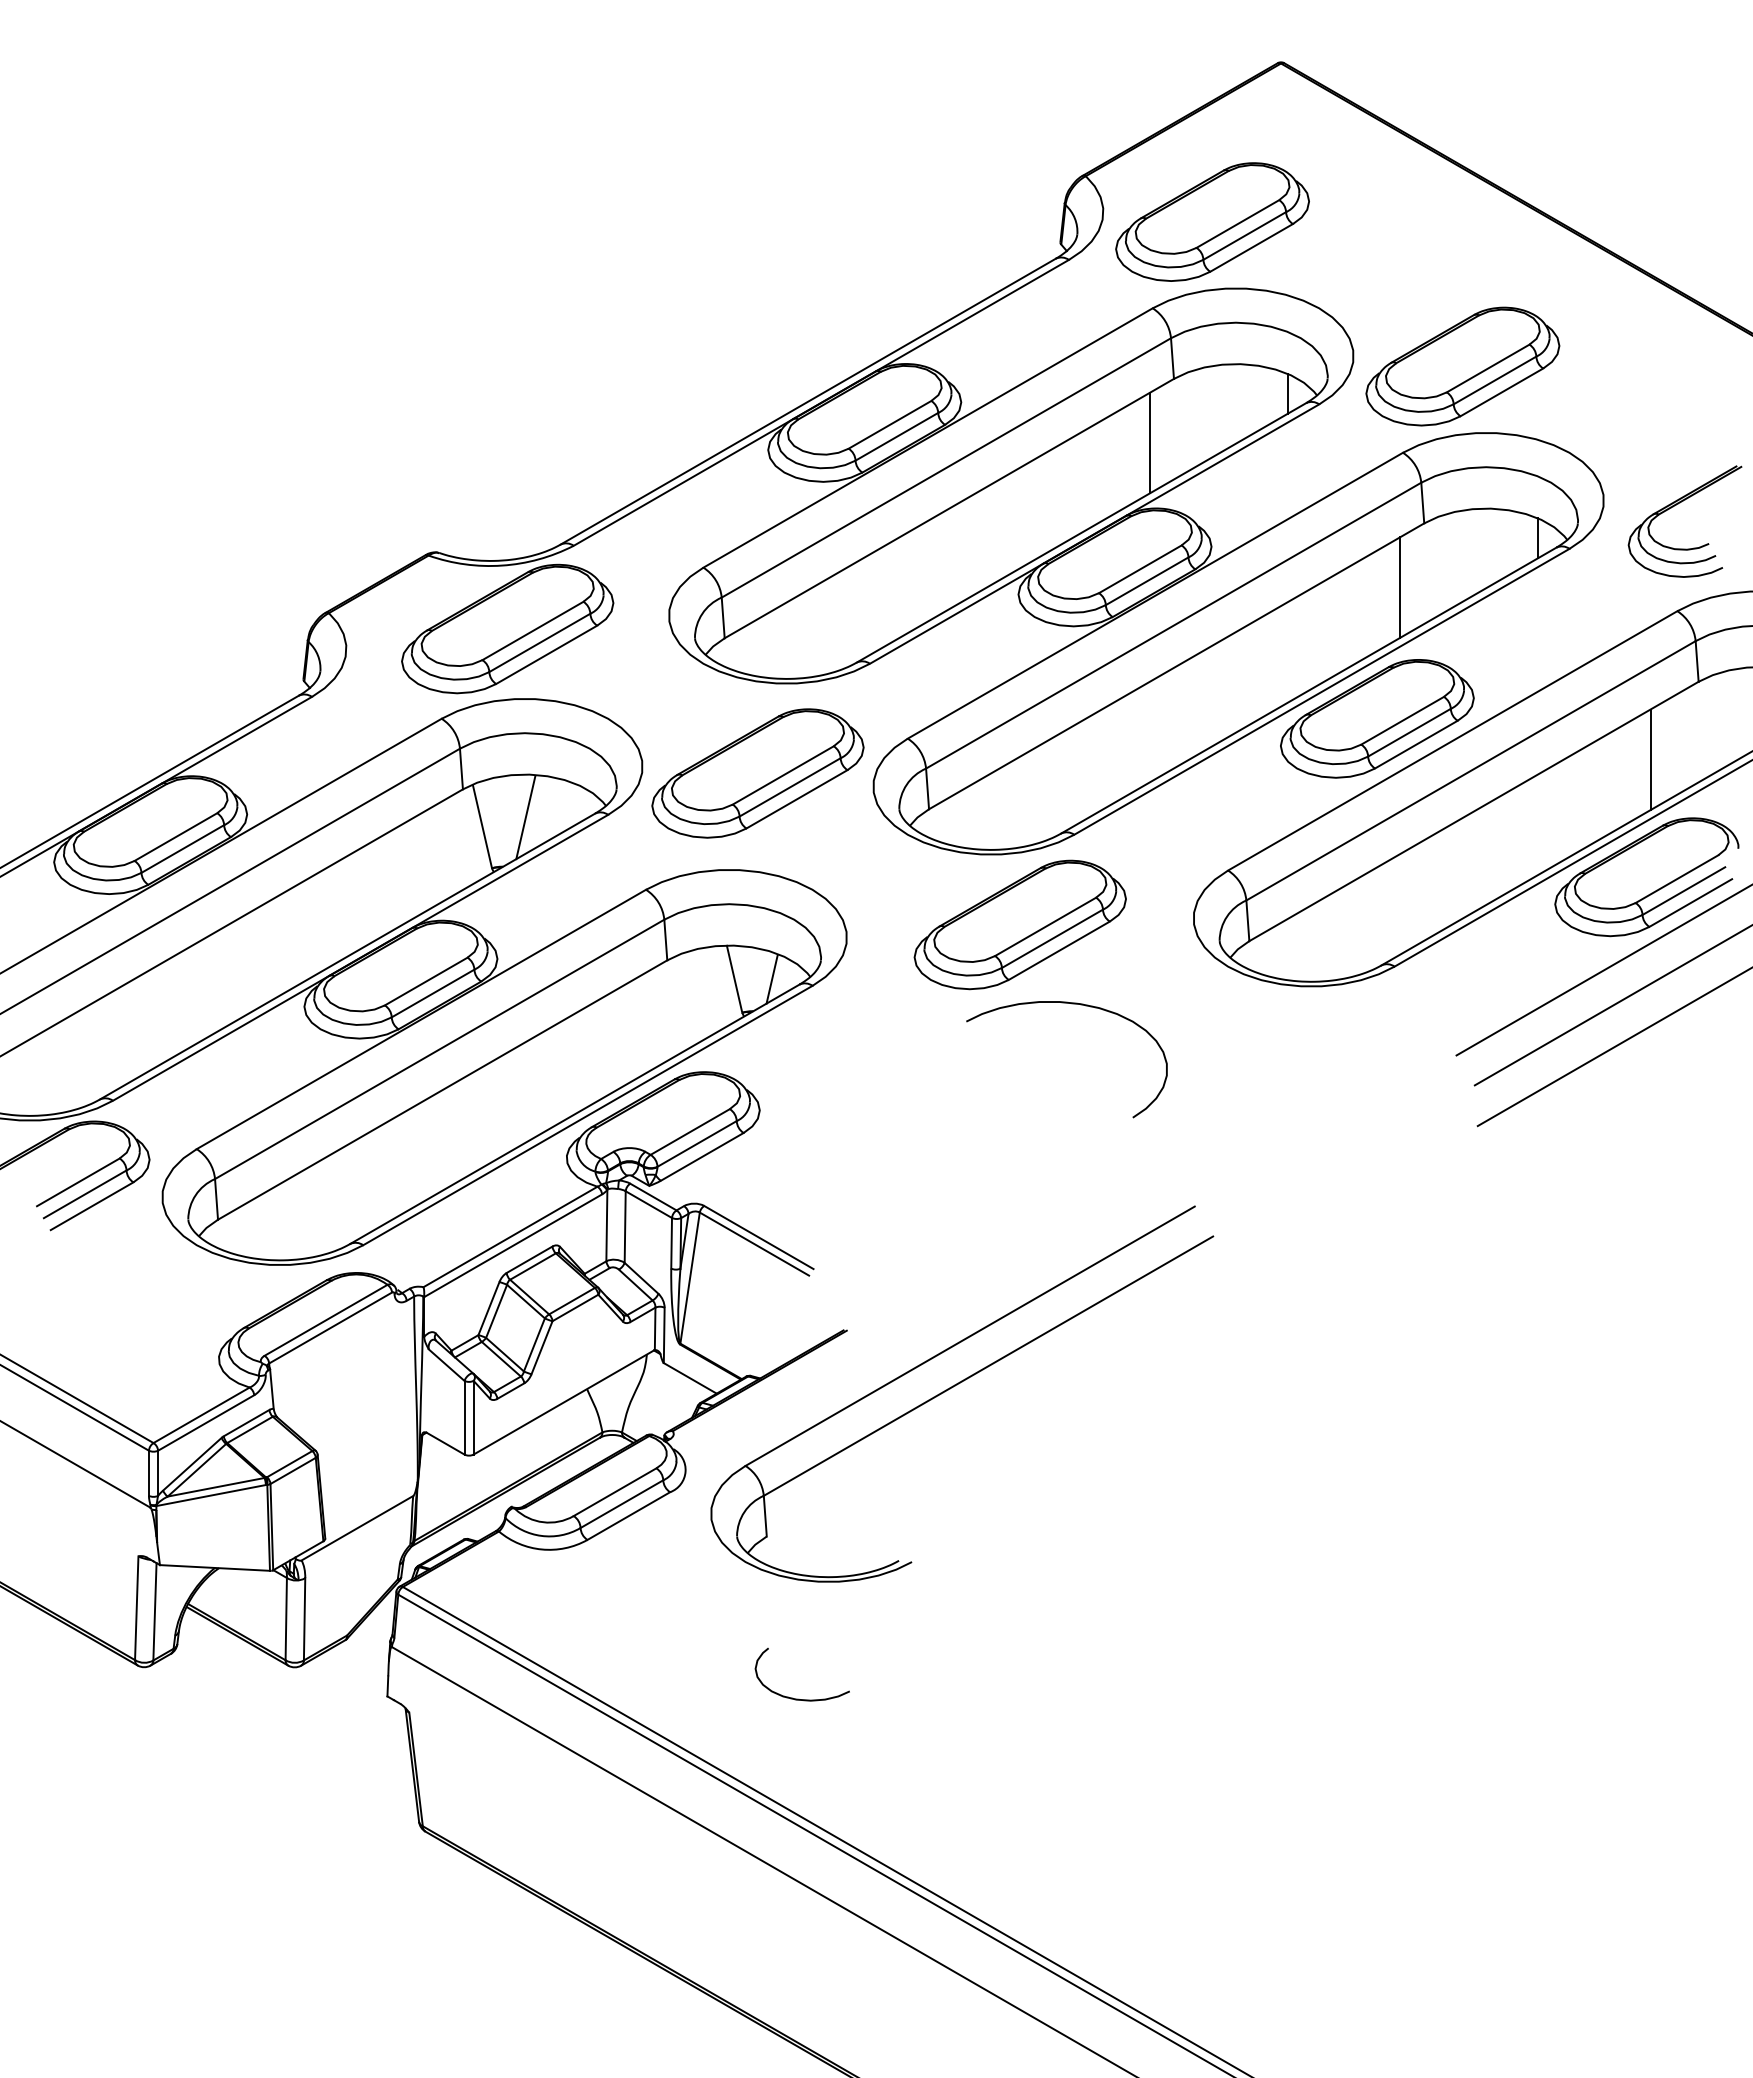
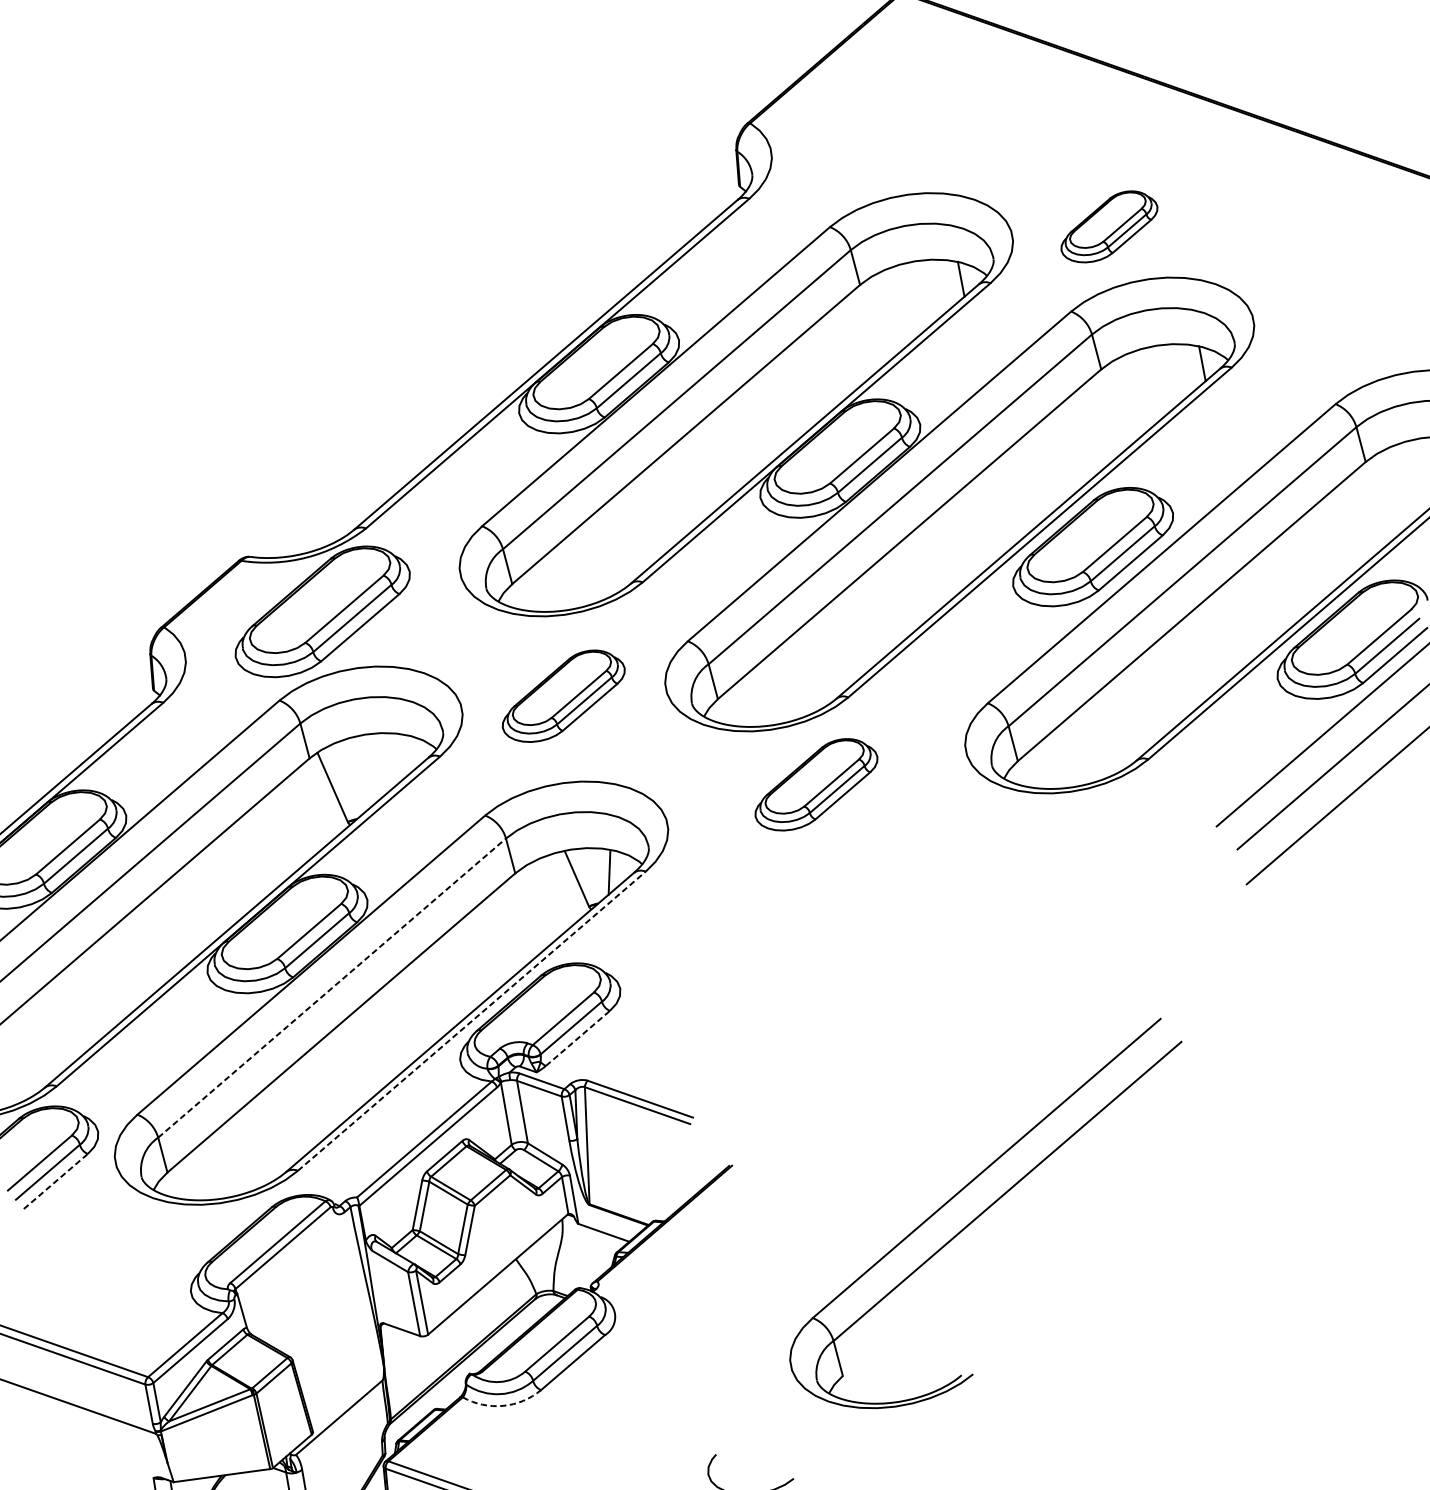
part: (1212, 221) -> (867, 141), removed
part: (1462, 366) -> (1108, 226), size x0.6
line: (1149, 442) -> (849, 344), removed
part: (1673, 507) -> (1315, 314), removed
line: (1400, 587) -> (1091, 429), removed
line: (1650, 759) -> (1336, 537), removed
part: (757, 773) -> (562, 696), size x0.7
line: (525, 817) -> (368, 772), removed
part: (1019, 924) -> (815, 784), size x0.7
curve: (1071, 1004) -> (873, 845), removed
line: (440, 1049) -> (332, 988), solid -> dashed
line: (588, 1115) -> (472, 1021), solid -> dashed
line: (702, 1156) -> (578, 1038), solid -> dashed
line: (92, 1206) -> (56, 1181), solid -> dashed
part: (957, 1385) -> (983, 1213), moved
arc: (541, 1549) -> (502, 1405), solid -> dashed

